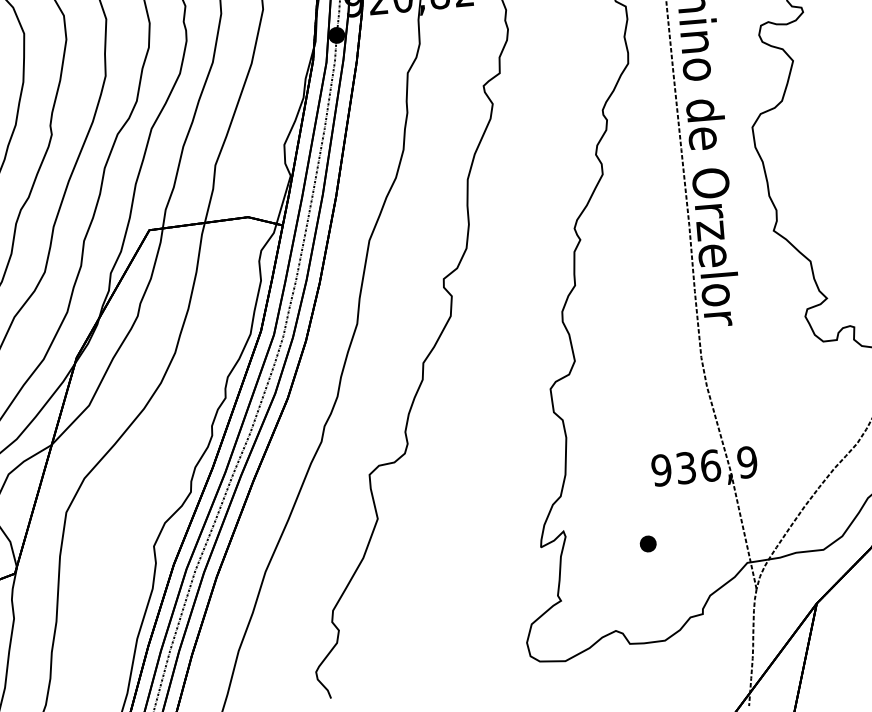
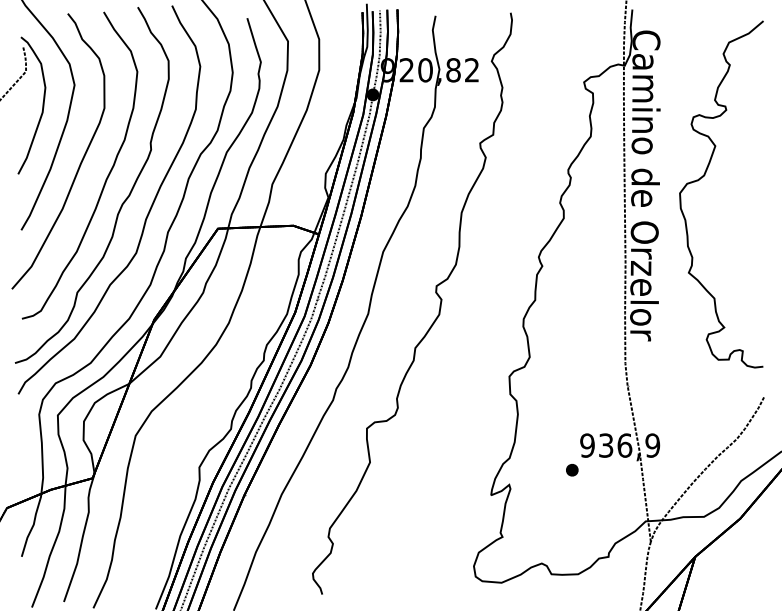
part: (648, 544) -> (572, 470), moved

